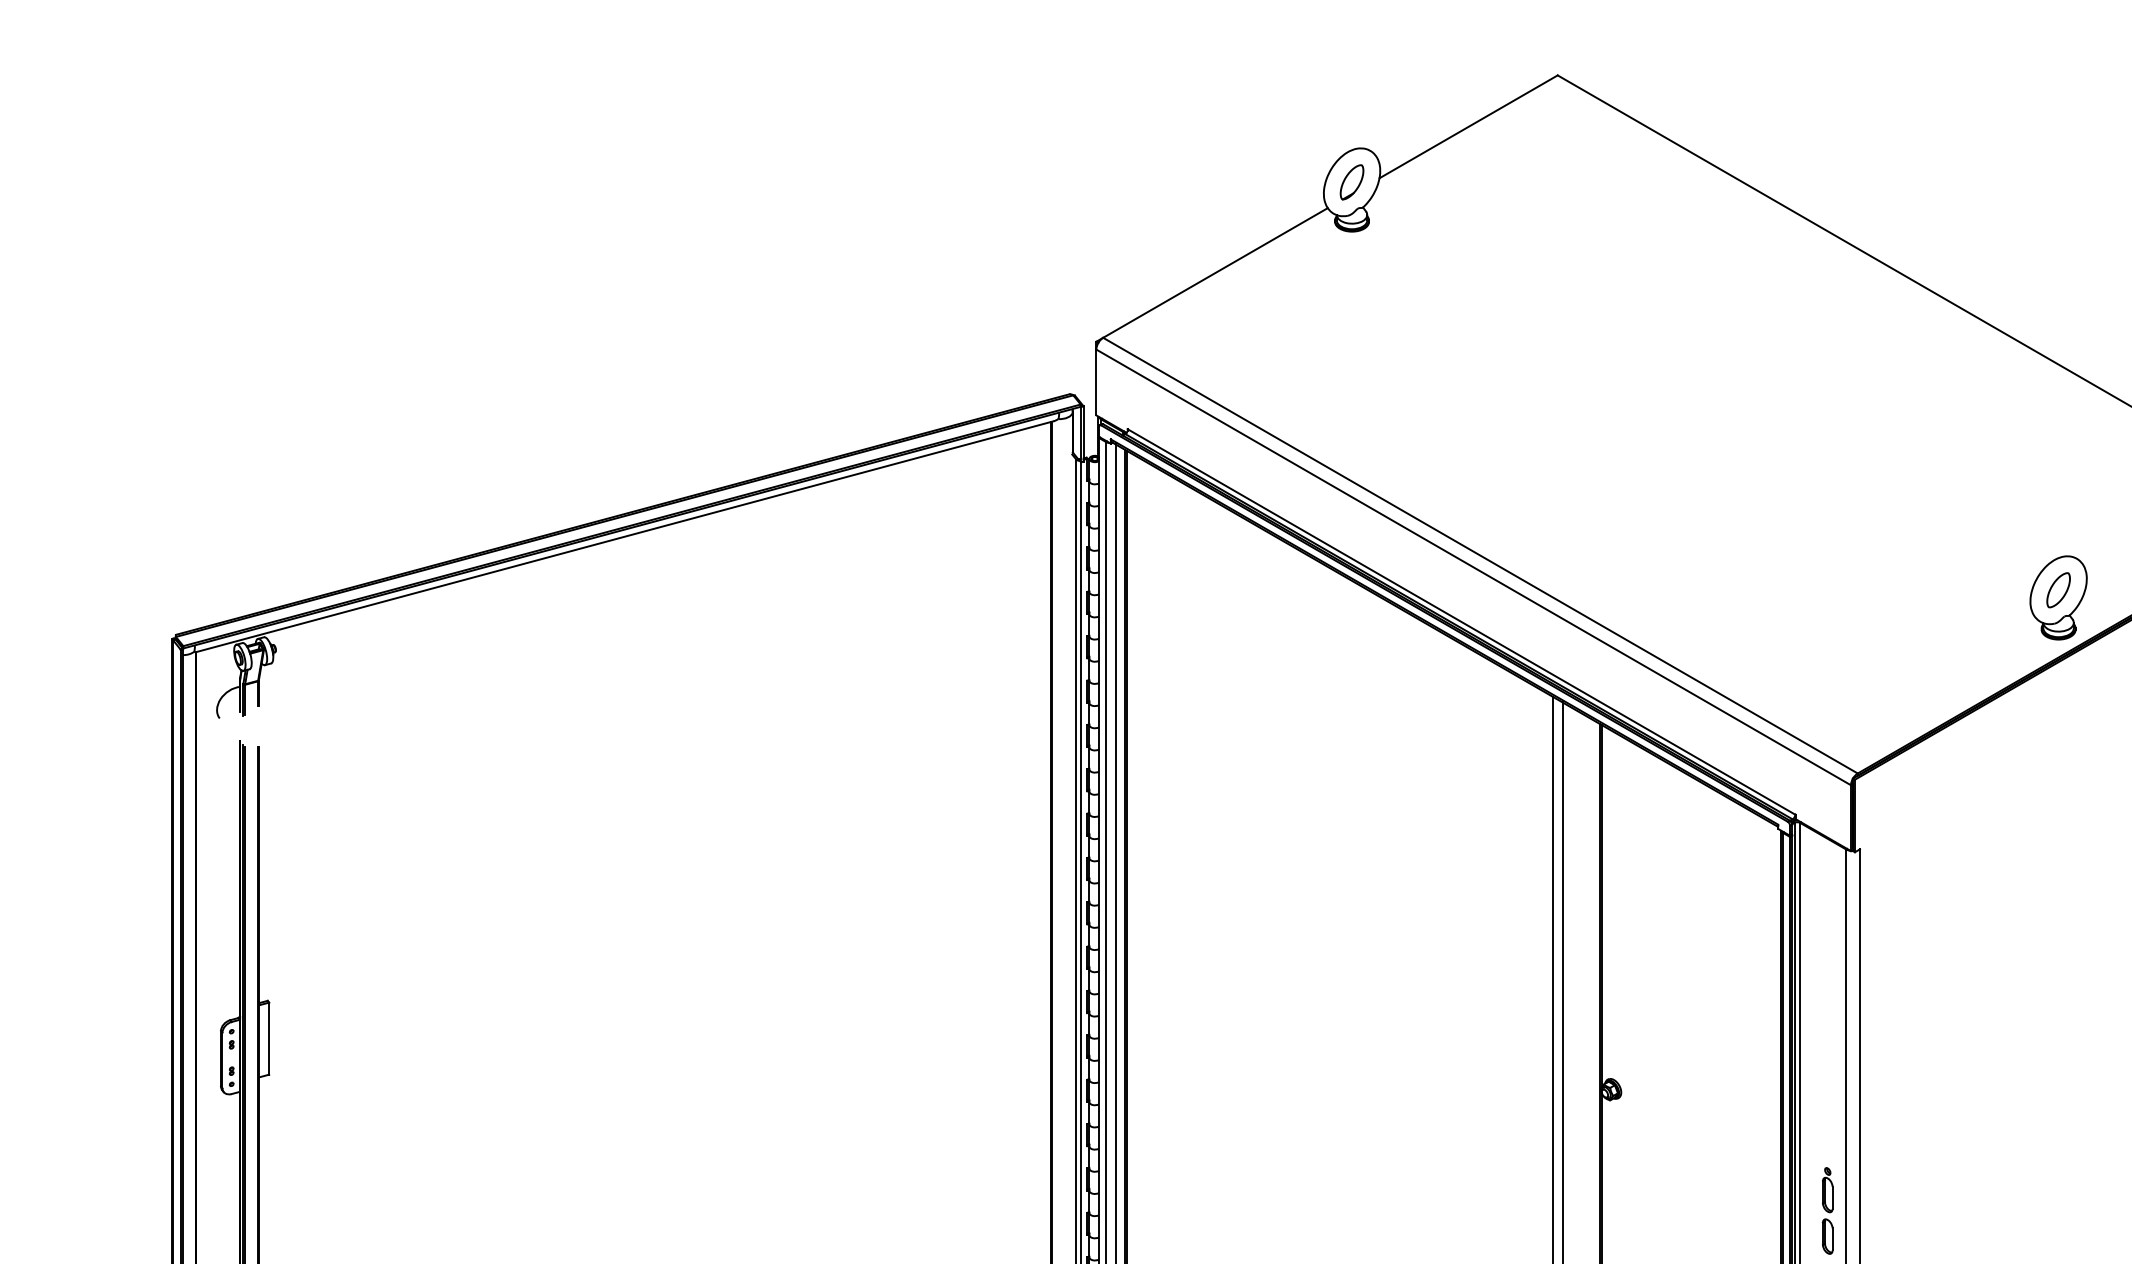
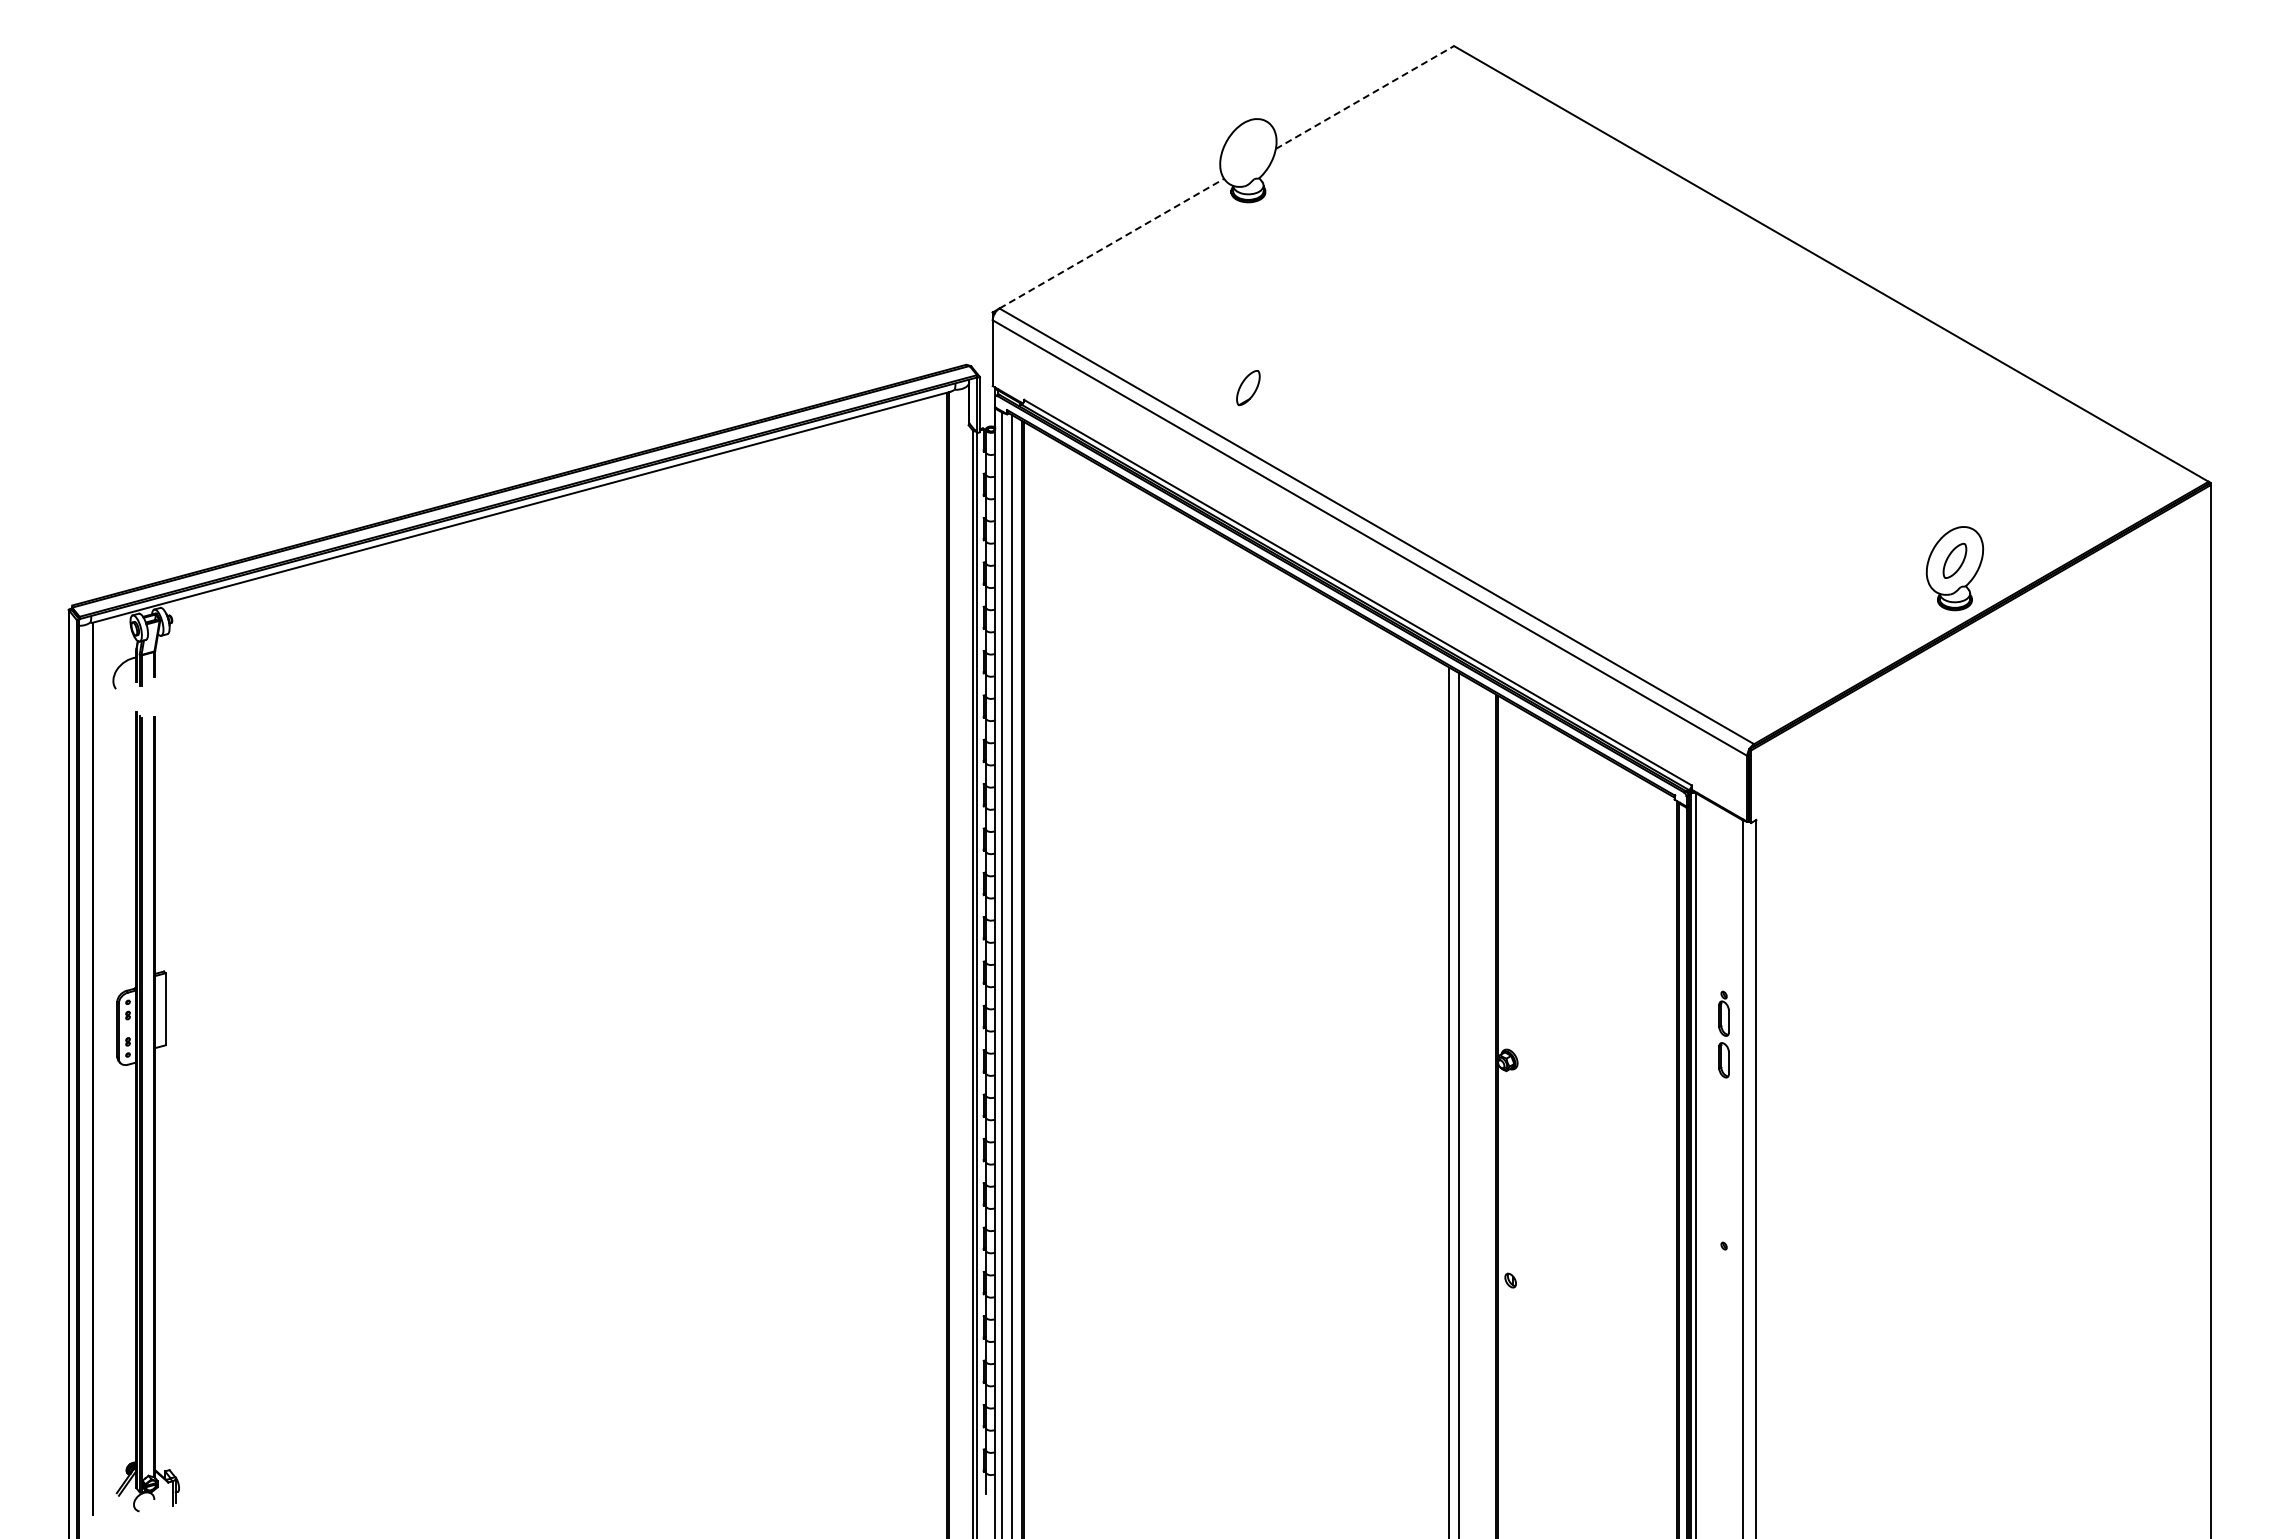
line: (1468, 126) -> (1364, 97), solid -> dashed
part: (1352, 182) -> (1248, 388), moved
line: (1215, 272) -> (1111, 243), solid -> dashed
part: (1827, 1210) -> (1723, 1034), moved

